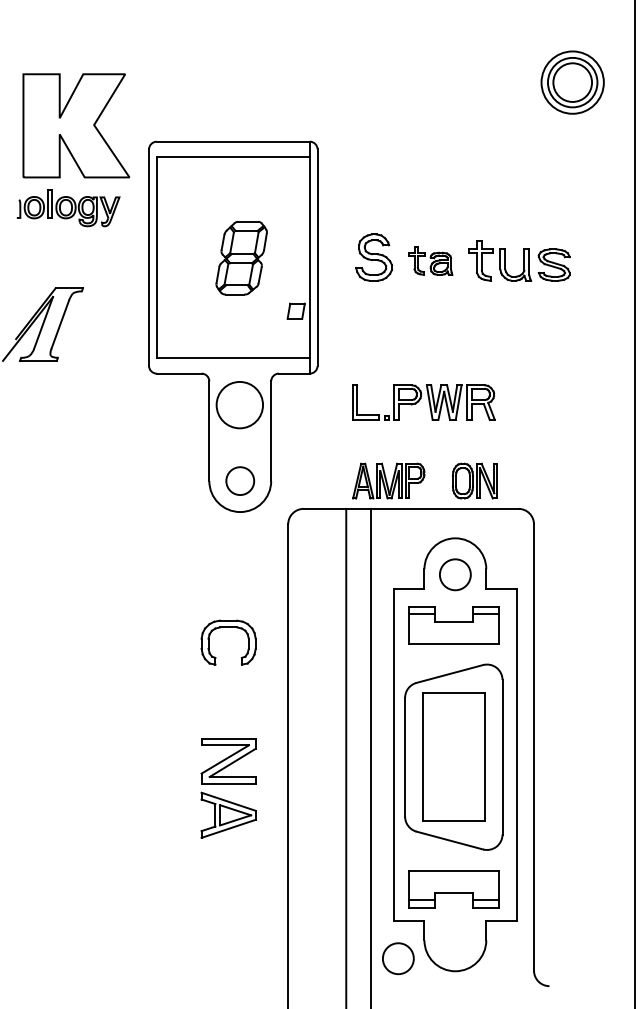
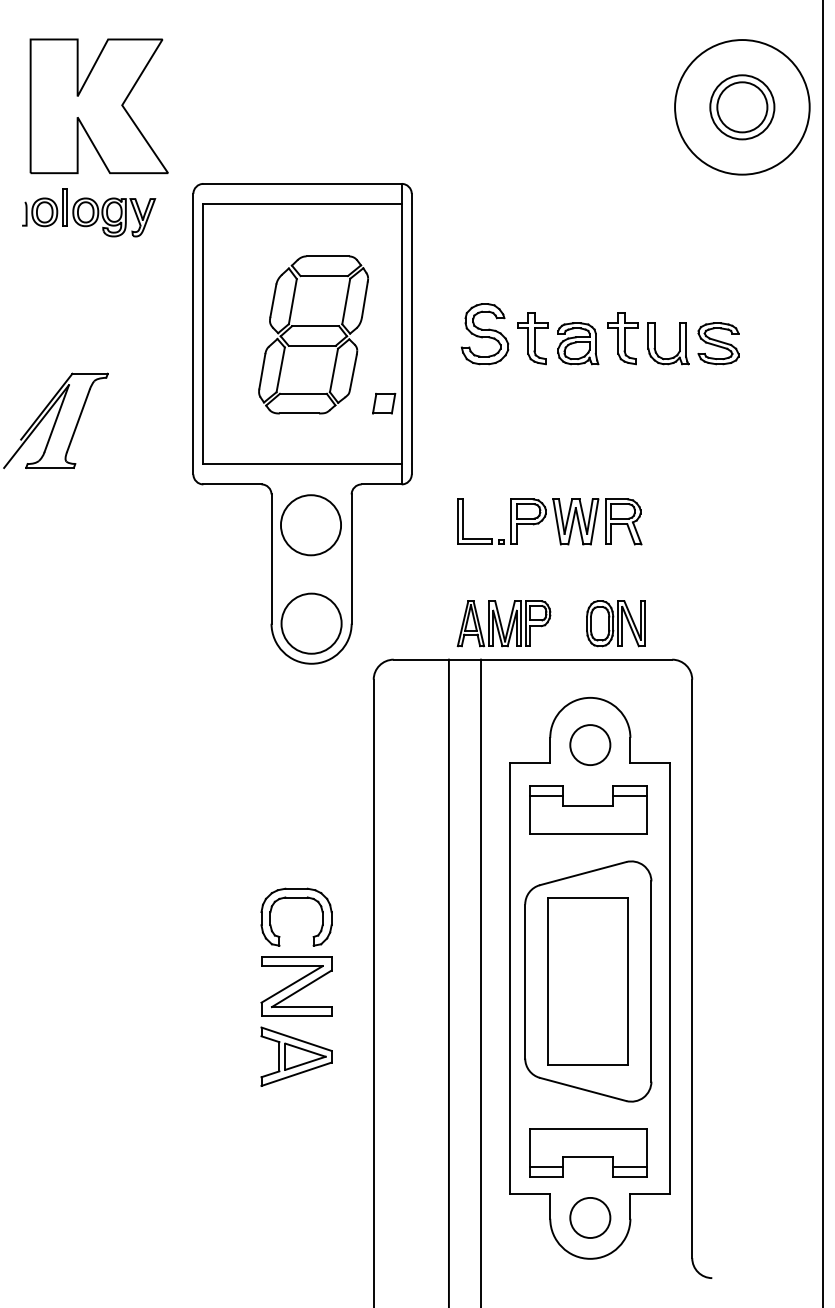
circle: (572, 82) -> (742, 107), size x1.67
part: (73, 150) -> (95, 138), moved
part: (241, 257) -> (313, 333), size x1.67
part: (430, 260) -> (558, 337), size x1.43
circle: (240, 480) -> (311, 622), size x1.67
part: (228, 627) -> (296, 897), moved
circle: (398, 958) -> (590, 1217), moved

